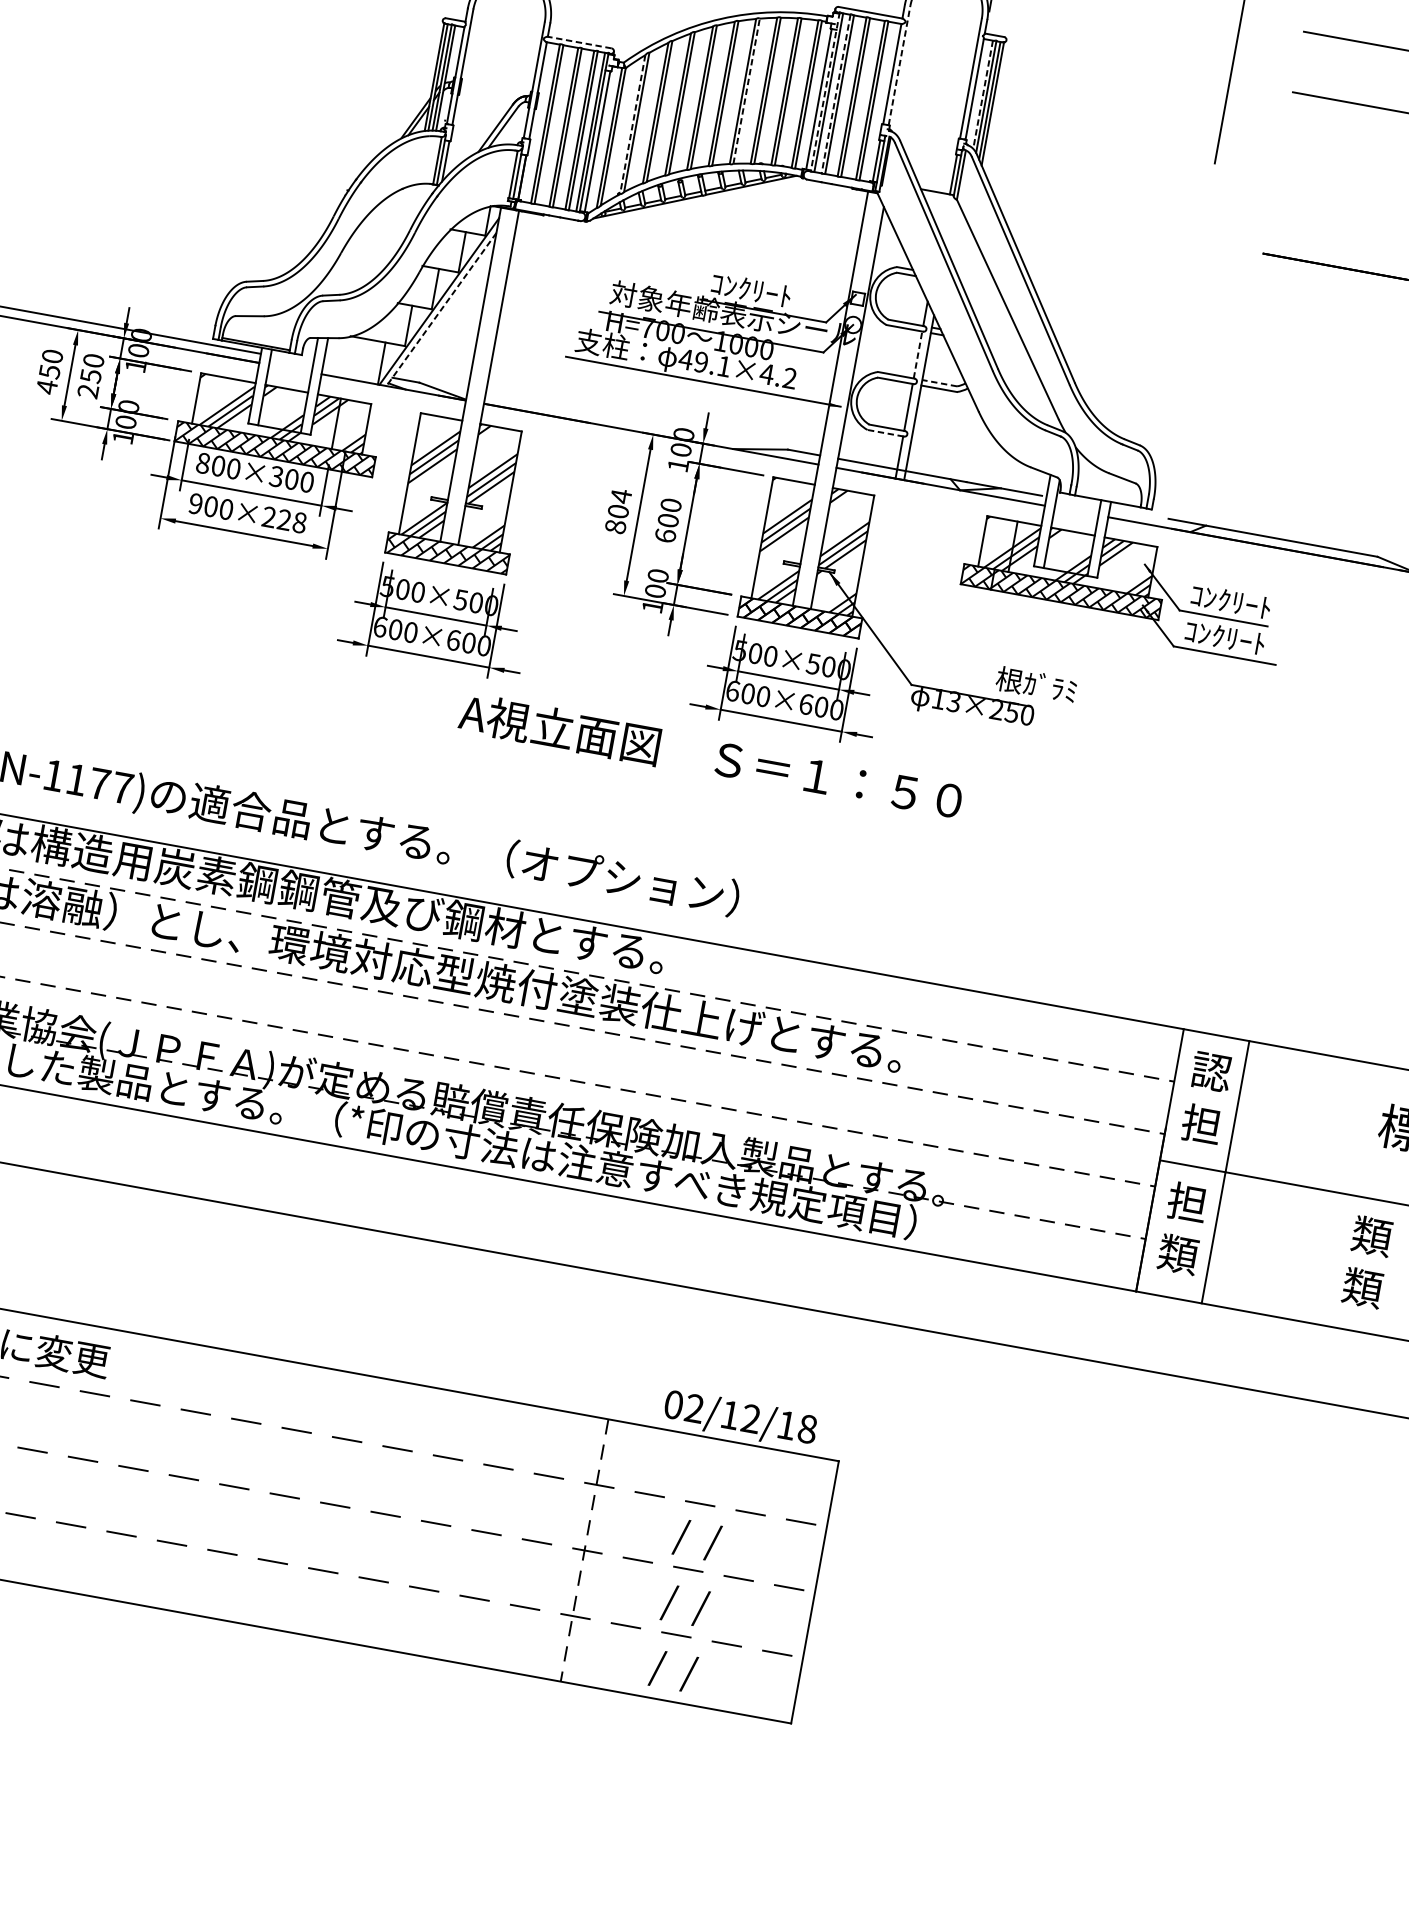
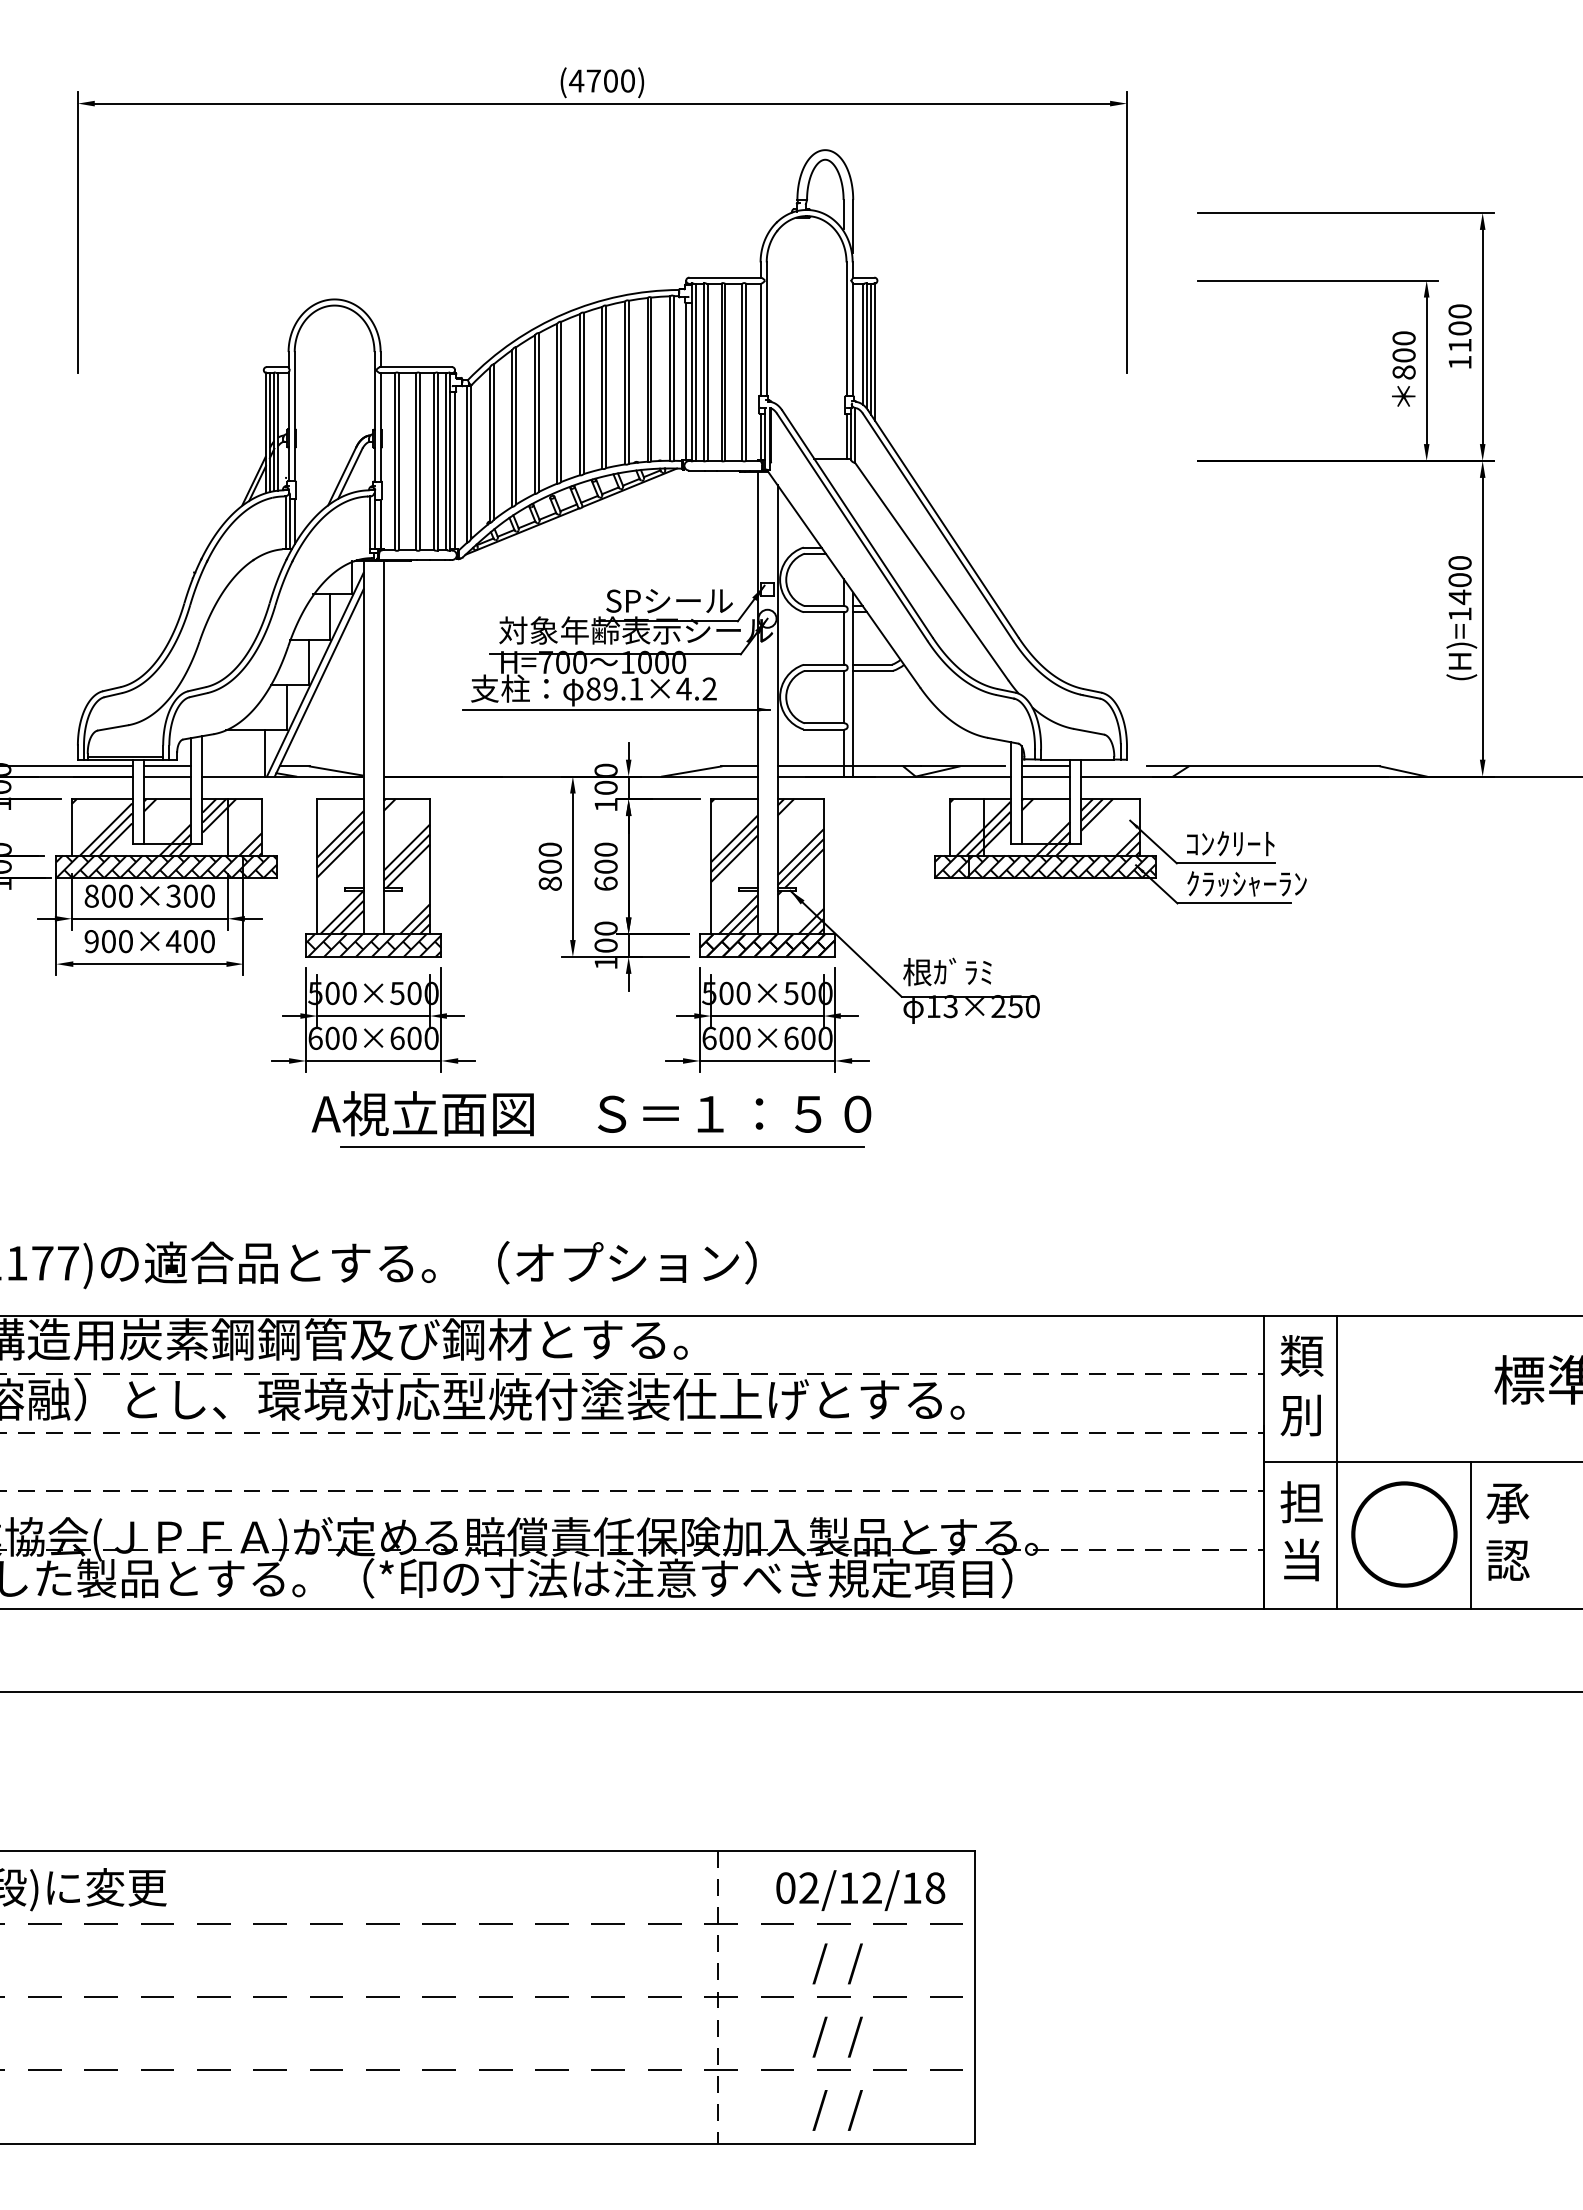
line: (579, 42) -> (416, 367), dashed -> solid
line: (899, 65) -> (766, 329), dashed -> solid
line: (746, 90) -> (606, 386), dashed -> solid
line: (825, 92) -> (691, 372), dashed -> solid
line: (835, 94) -> (703, 372), dashed -> solid
line: (982, 94) -> (862, 344), dashed -> solid
line: (632, 124) -> (489, 445), dashed -> solid
text: (768, 292) -> (669, 600), ｺﾝｸﾘｰﾄ -> SPシール
line: (441, 309) -> (319, 682), dashed -> solid
line: (917, 354) -> (843, 638), dashed -> solid
line: (292, 359) -> (167, 766), added
text: (686, 359) -> (593, 688), 49.1×4.2 -> 89.1×4.2
line: (290, 368) -> (167, 776), added
line: (939, 382) -> (872, 664), dashed -> solid
line: (885, 433) -> (823, 729), dashed -> solid
text: (620, 495) -> (549, 849), 804 -> 800
line: (1077, 502) -> (1045, 766), added
line: (1076, 511) -> (1045, 776), added
text: (283, 519) -> (189, 941), 900×228 -> 900×400
text: (1238, 639) -> (1246, 883), ｺﾝｸﾘｰﾄ -> ｸﾗｯｼｬｰﾗﾝ
text: (1036, 684) -> (947, 971), moved
text: (710, 756) -> (591, 1113), moved
line: (619, 771) -> (602, 1147), added
text: (1211, 1071) -> (1301, 1355), 認 -> 類
text: (1201, 1123) -> (1301, 1414), 担 -> 別
text: (1371, 1236) -> (1507, 1502), 類 -> 承
part: (1274, 1248) -> (1404, 1534), added
text: (1178, 1253) -> (1301, 1559), 類 -> 当
line: (1333, 1259) -> (1470, 1535), added
text: (1362, 1287) -> (1507, 1559), 類 -> 認
text: (740, 1419) -> (860, 1890), moved

